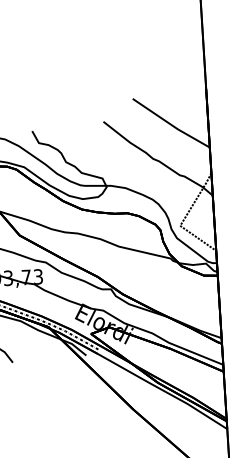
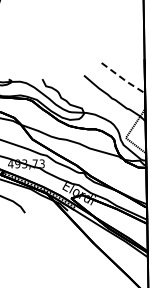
line: (173, 125) -> (124, 79), solid -> dashed

